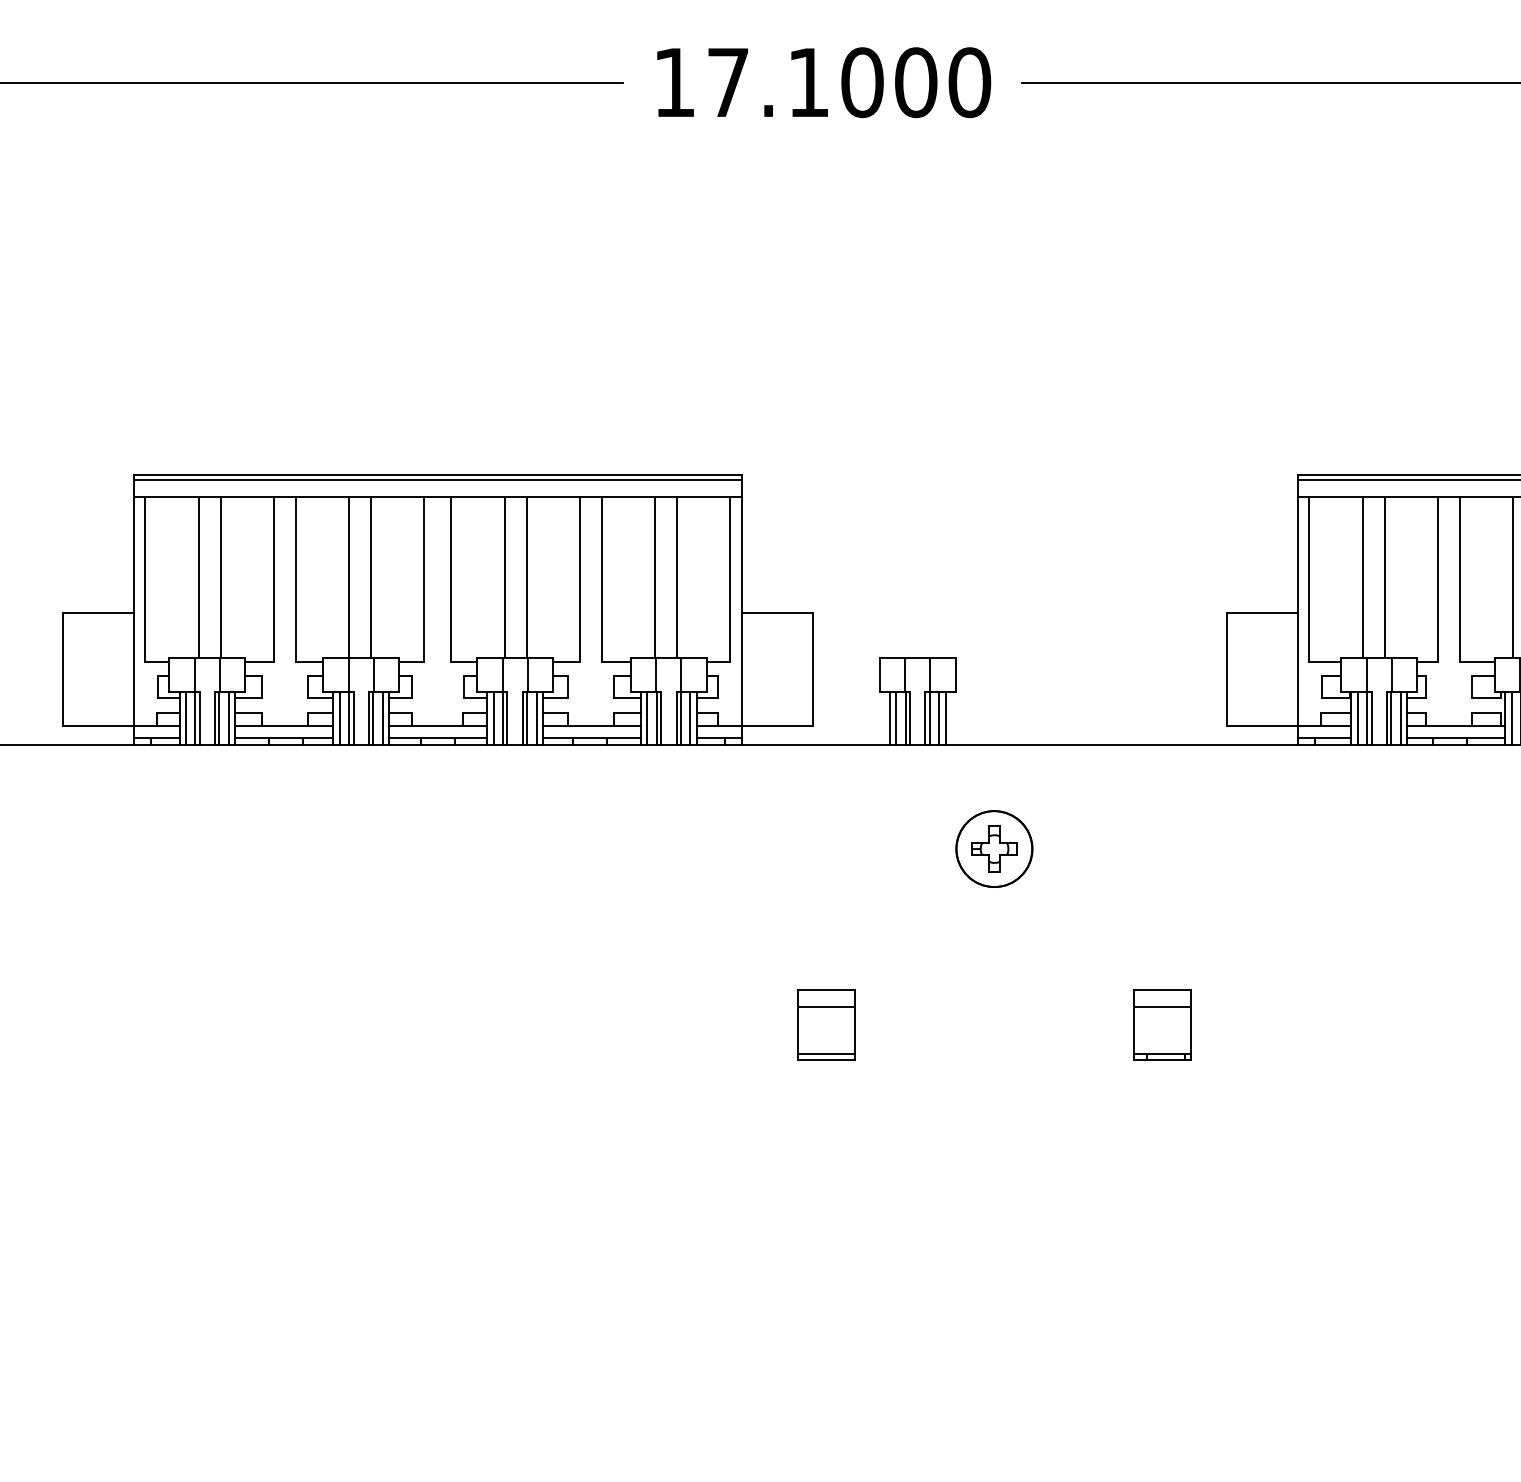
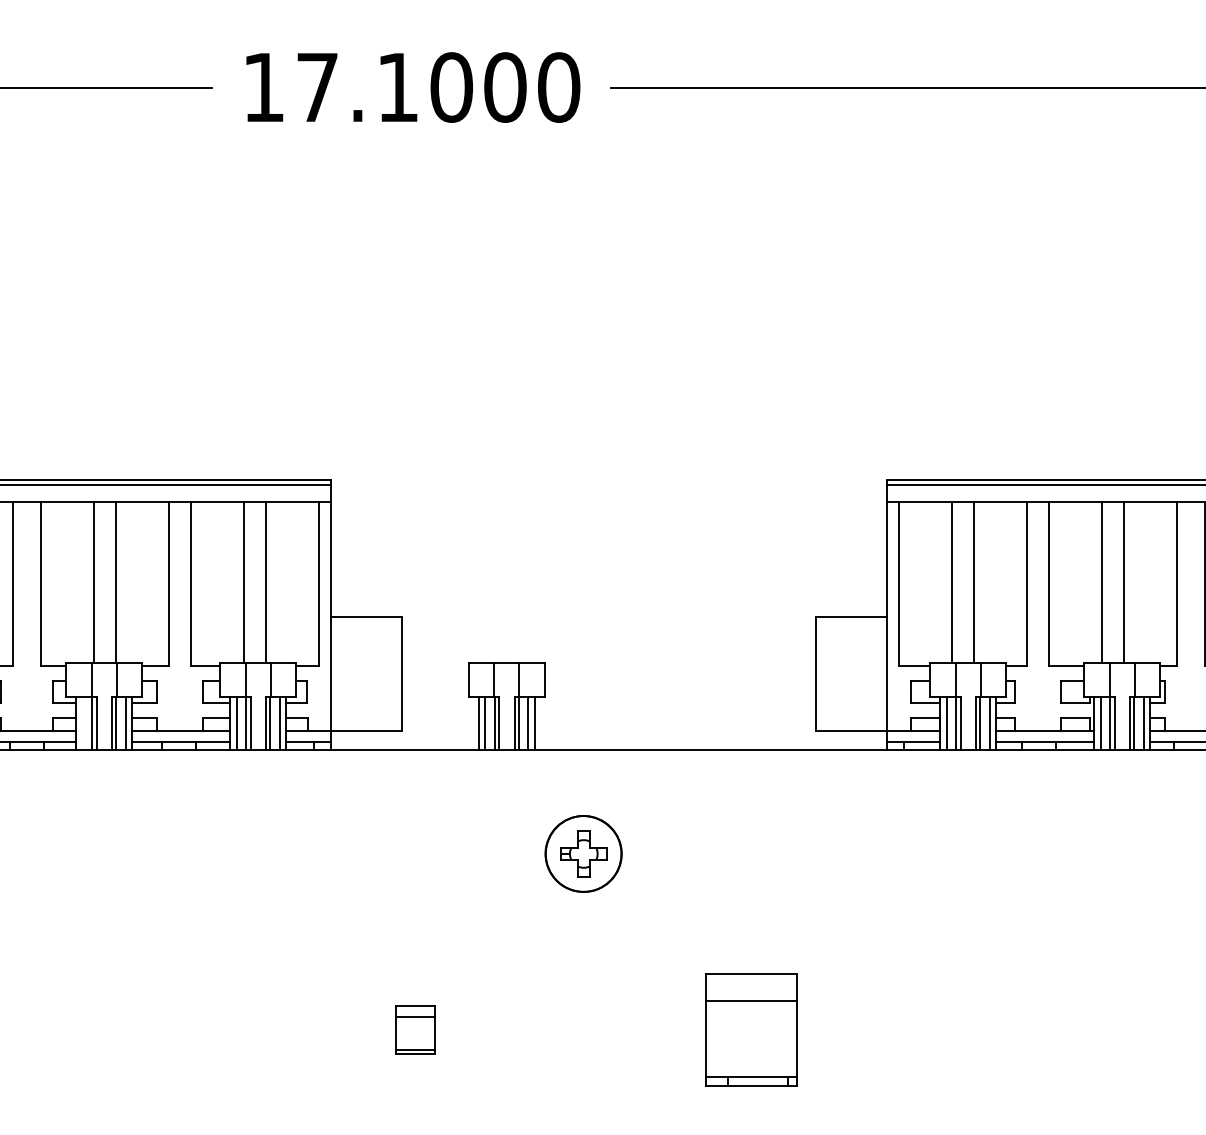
line: (493, 717) -> (82, 722), removed
part: (826, 1024) -> (415, 1029), size x0.7
part: (1162, 1024) -> (751, 1029), size x1.6

